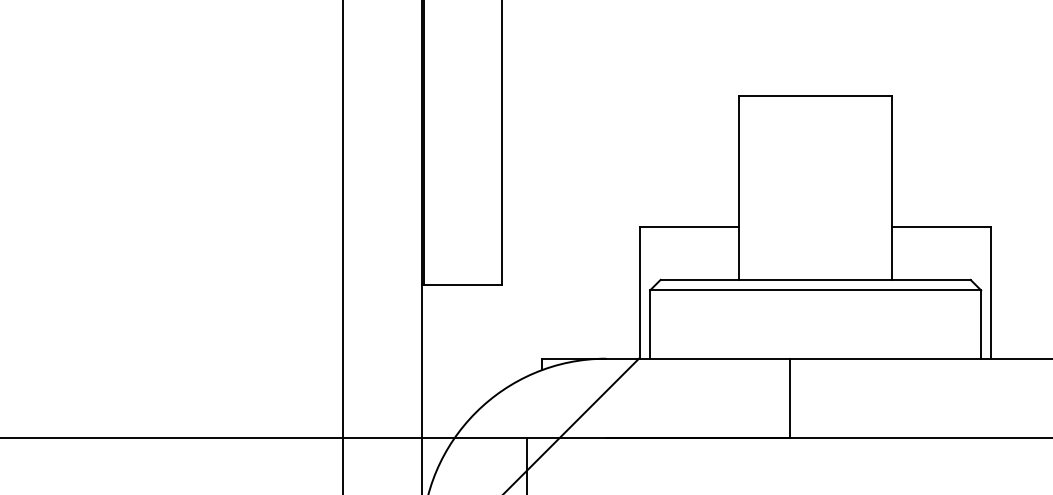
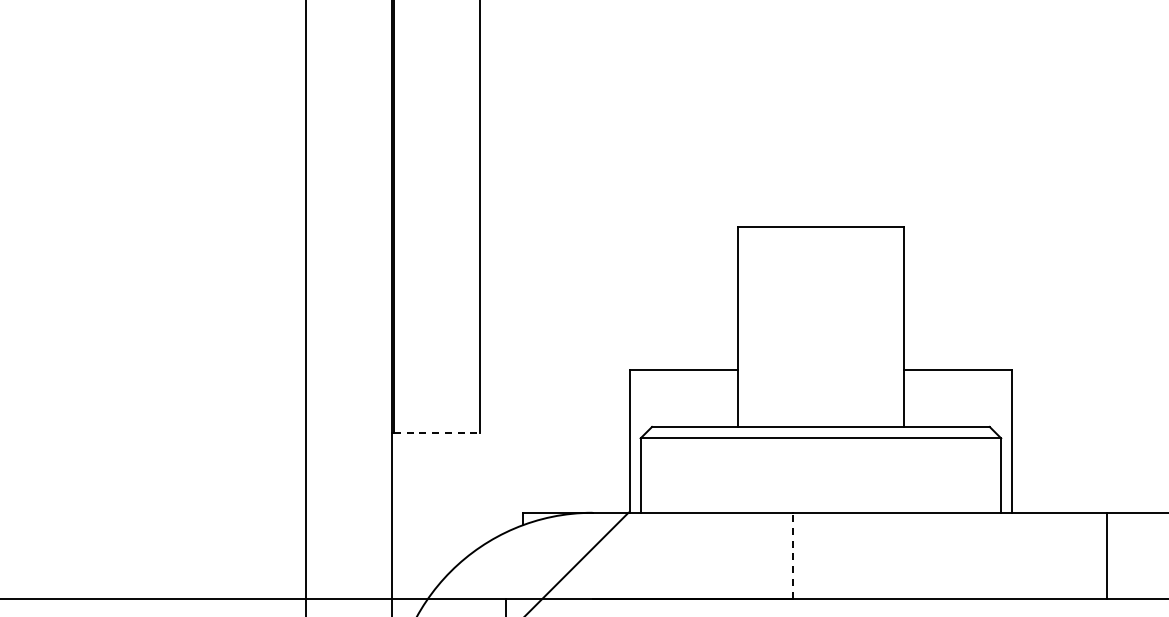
line: (462, 285) -> (436, 432), solid -> dashed
line: (789, 397) -> (792, 555), solid -> dashed

